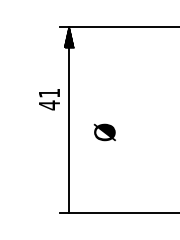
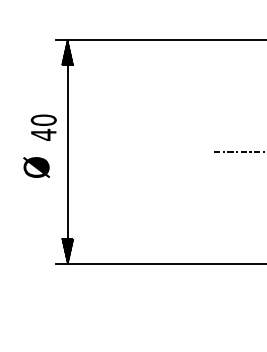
text: (49, 92) -> (43, 119), 41 -> 40
text: (104, 132) -> (36, 167), moved
hatch: (69, 201) -> (67, 250), added

